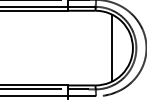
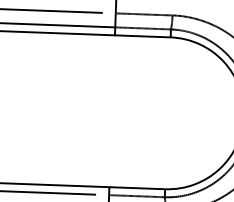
line: (111, 47) -> (200, 113), removed

